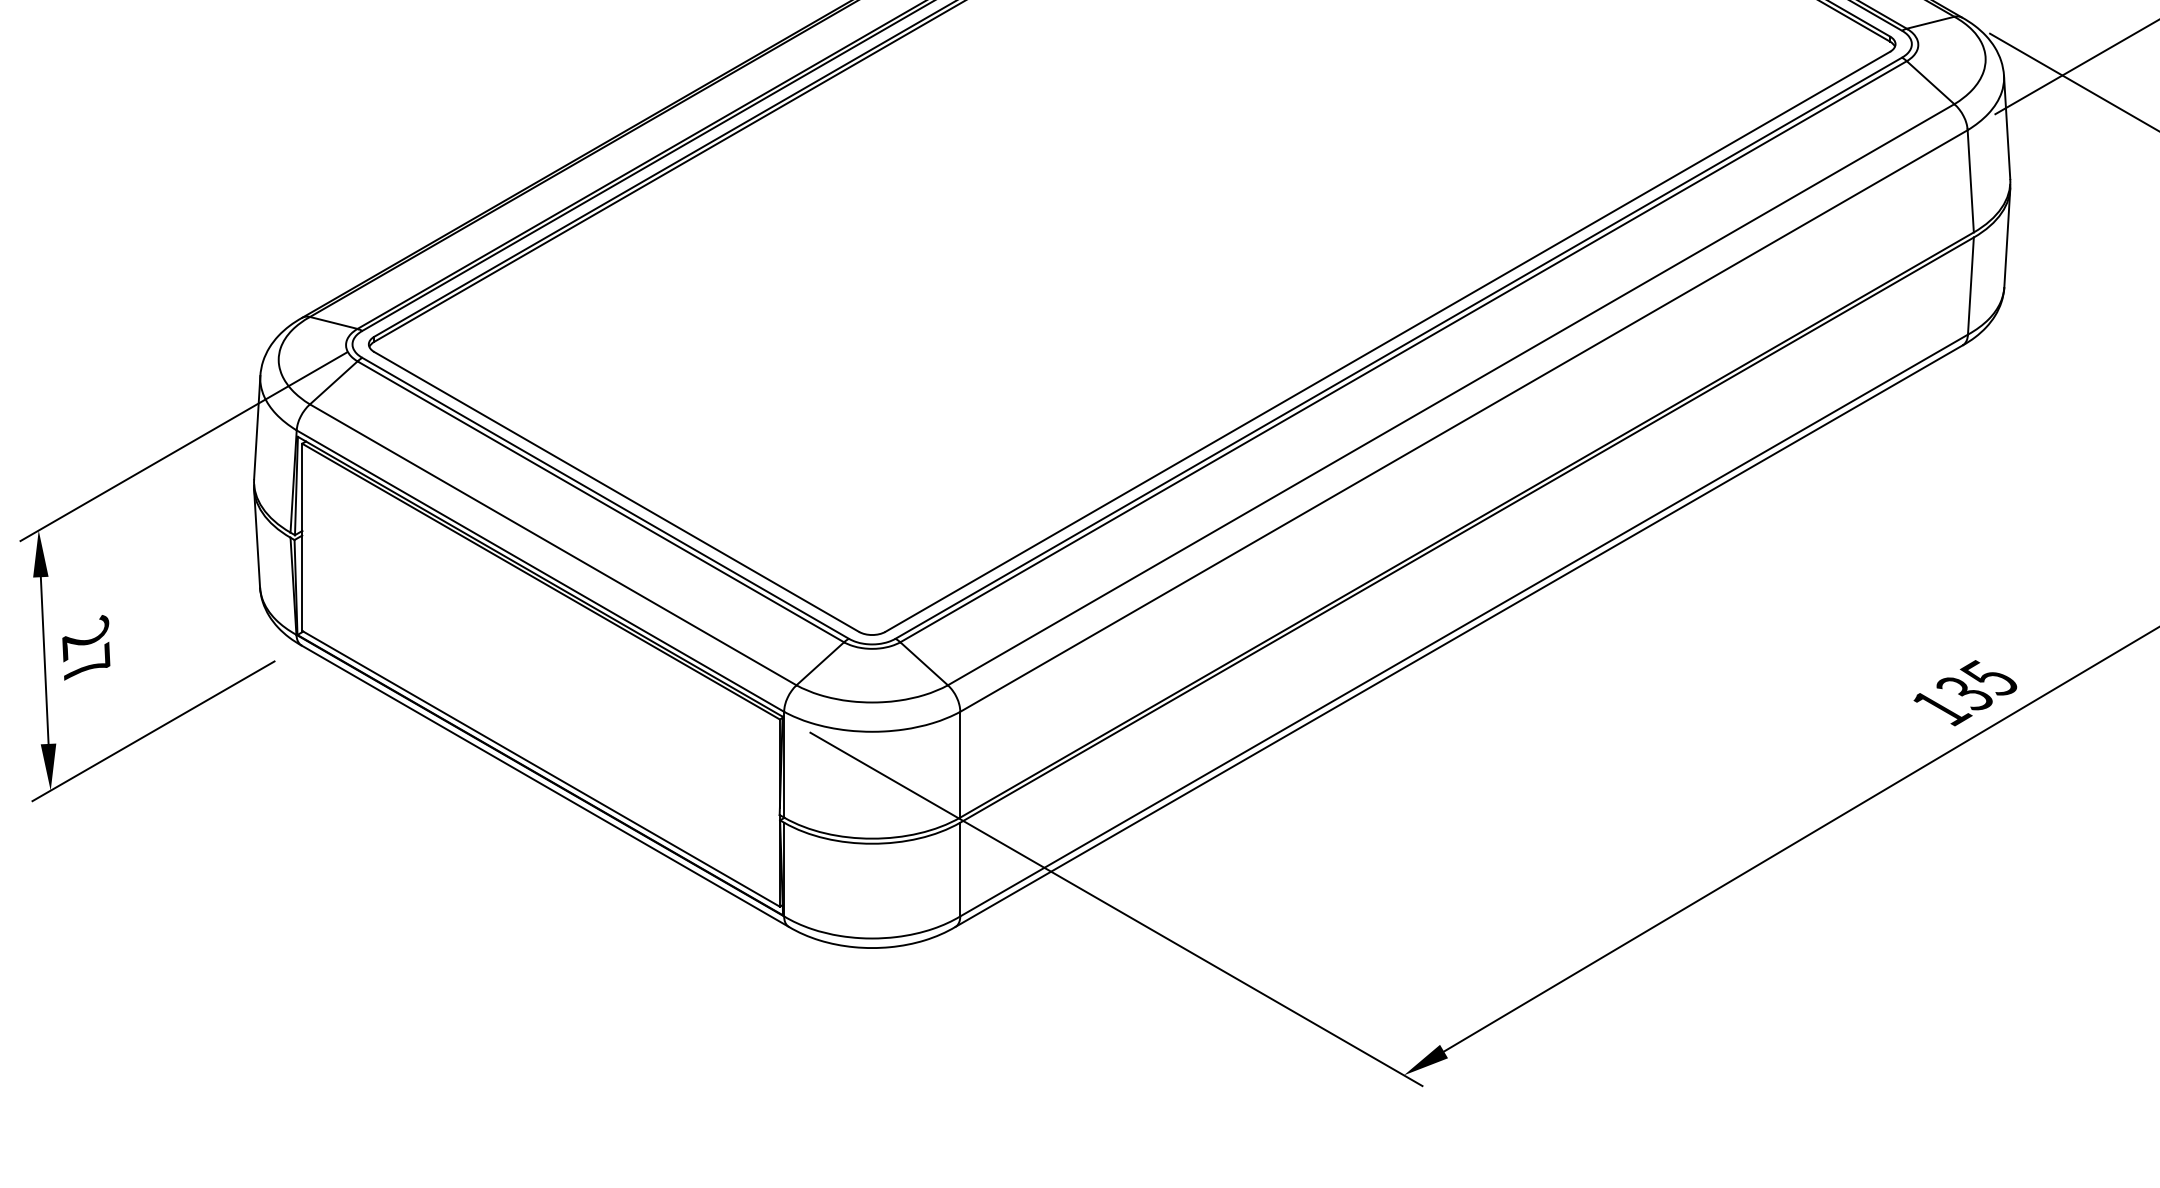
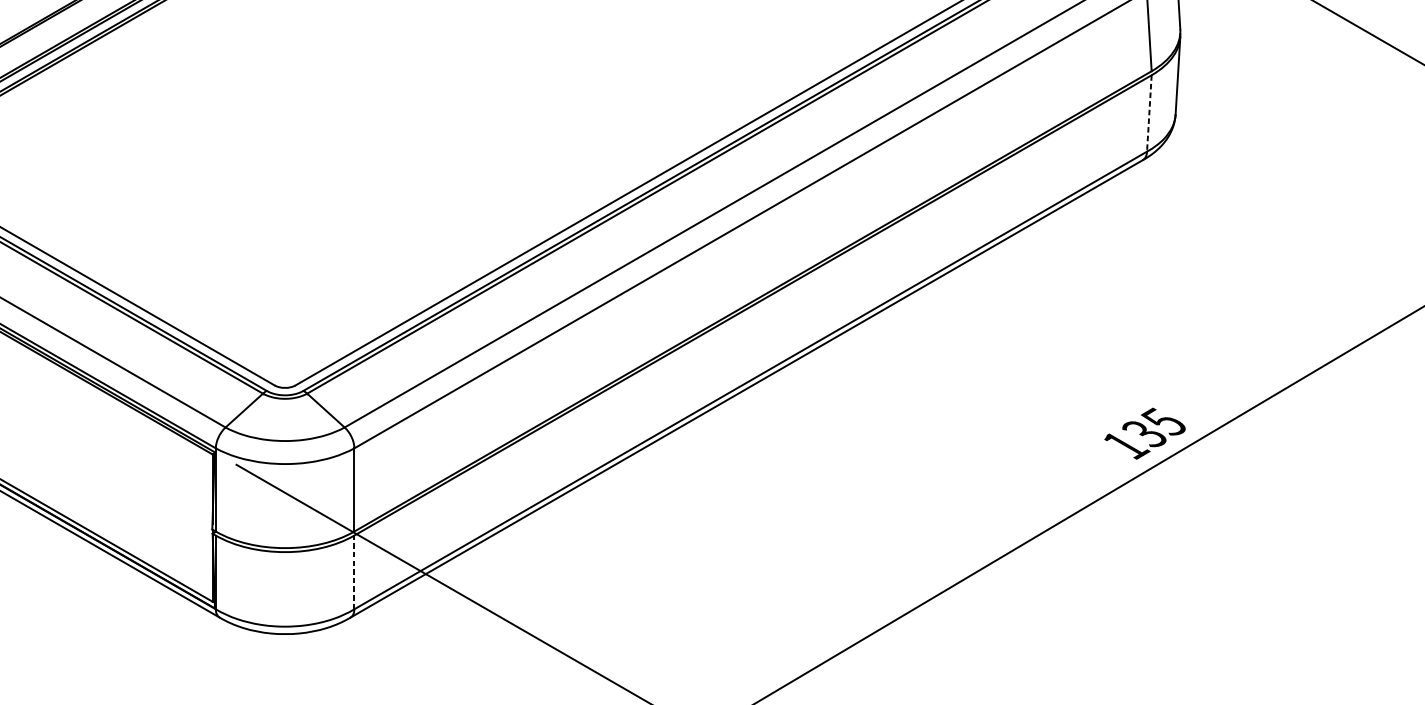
line: (1970, 286) -> (1149, 113), solid -> dashed
line: (960, 869) -> (354, 572), solid -> dashed

